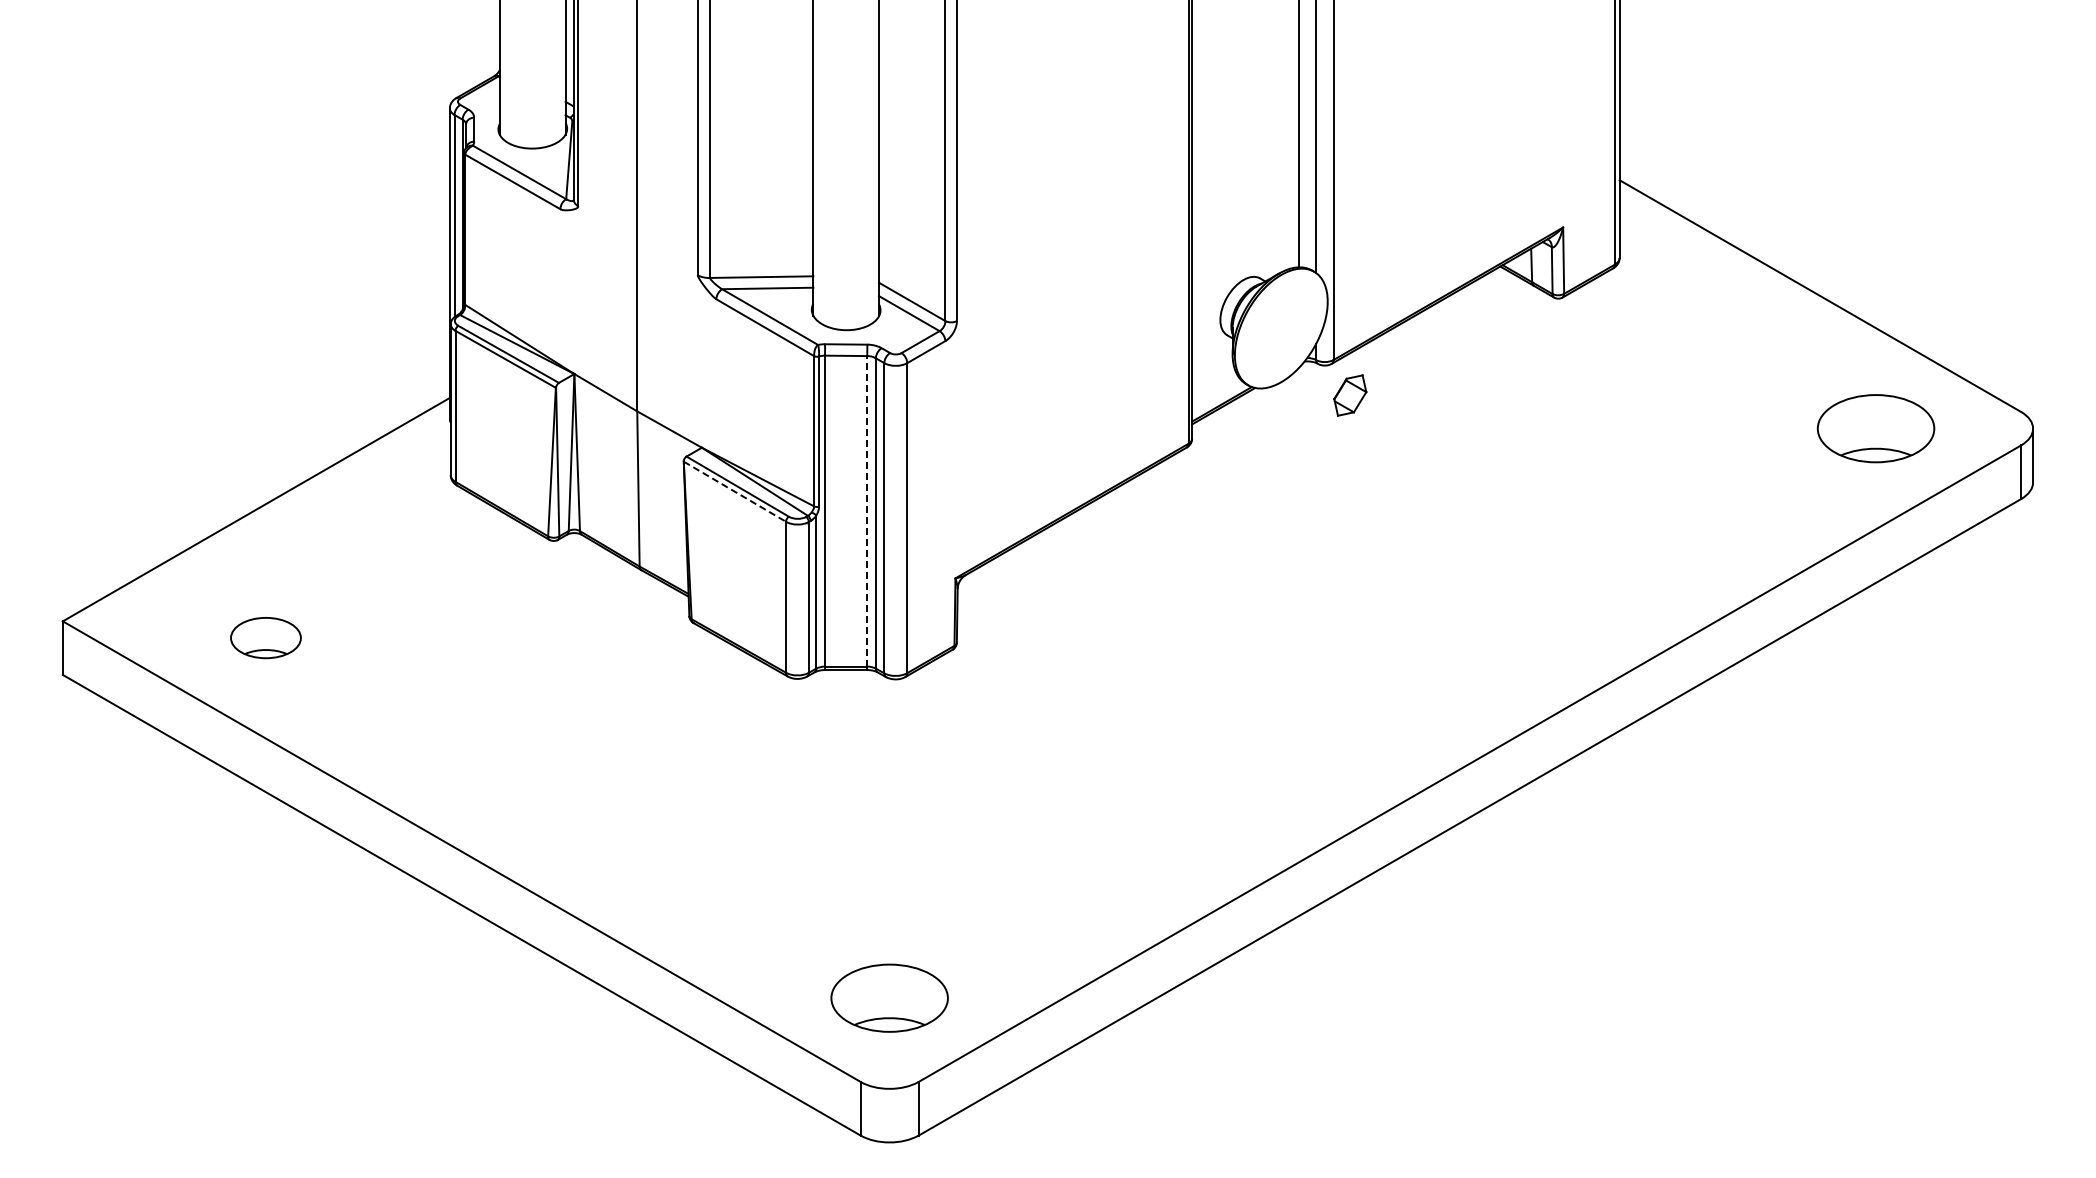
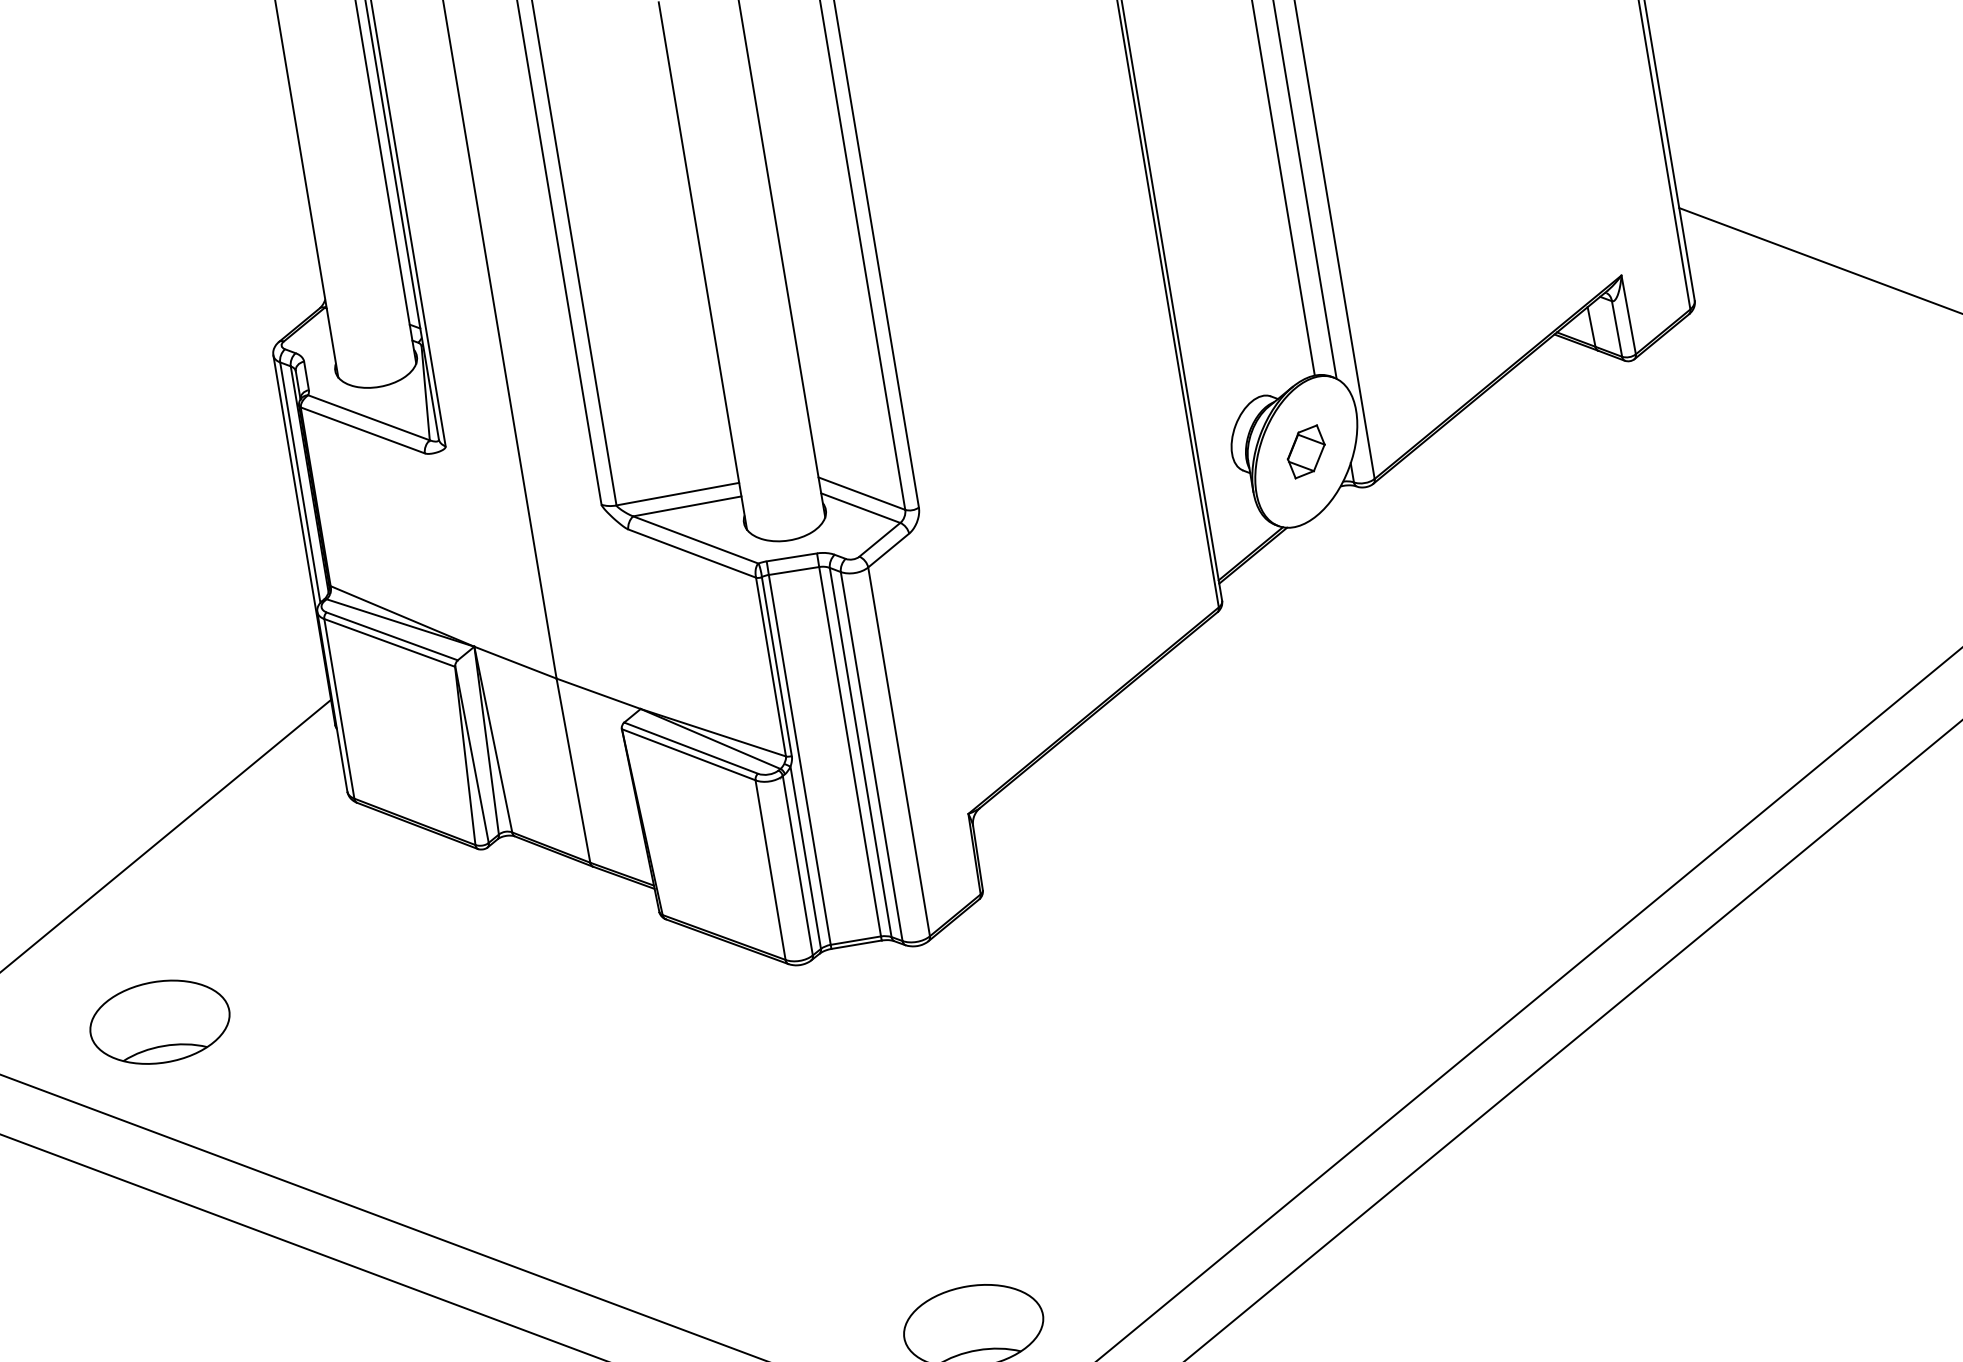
part: (1350, 395) -> (1306, 451), moved
line: (735, 491) -> (689, 754), dashed -> solid
line: (867, 510) -> (850, 750), dashed -> solid
part: (265, 637) -> (159, 1021), size x1.67

